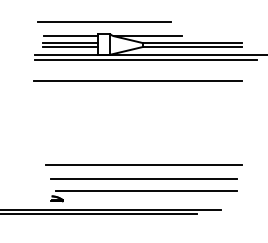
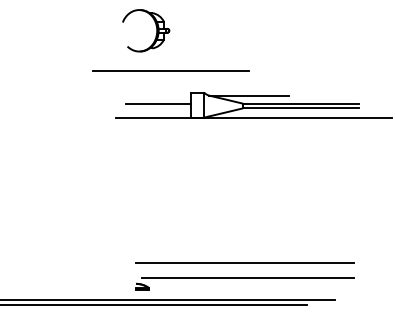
line: (103, 21) -> (170, 70), moved
line: (70, 36) -> (158, 95), removed
line: (69, 47) -> (157, 108), removed
line: (145, 59) -> (246, 123), removed
line: (137, 81) -> (236, 148), removed
line: (143, 164) -> (244, 246), removed

